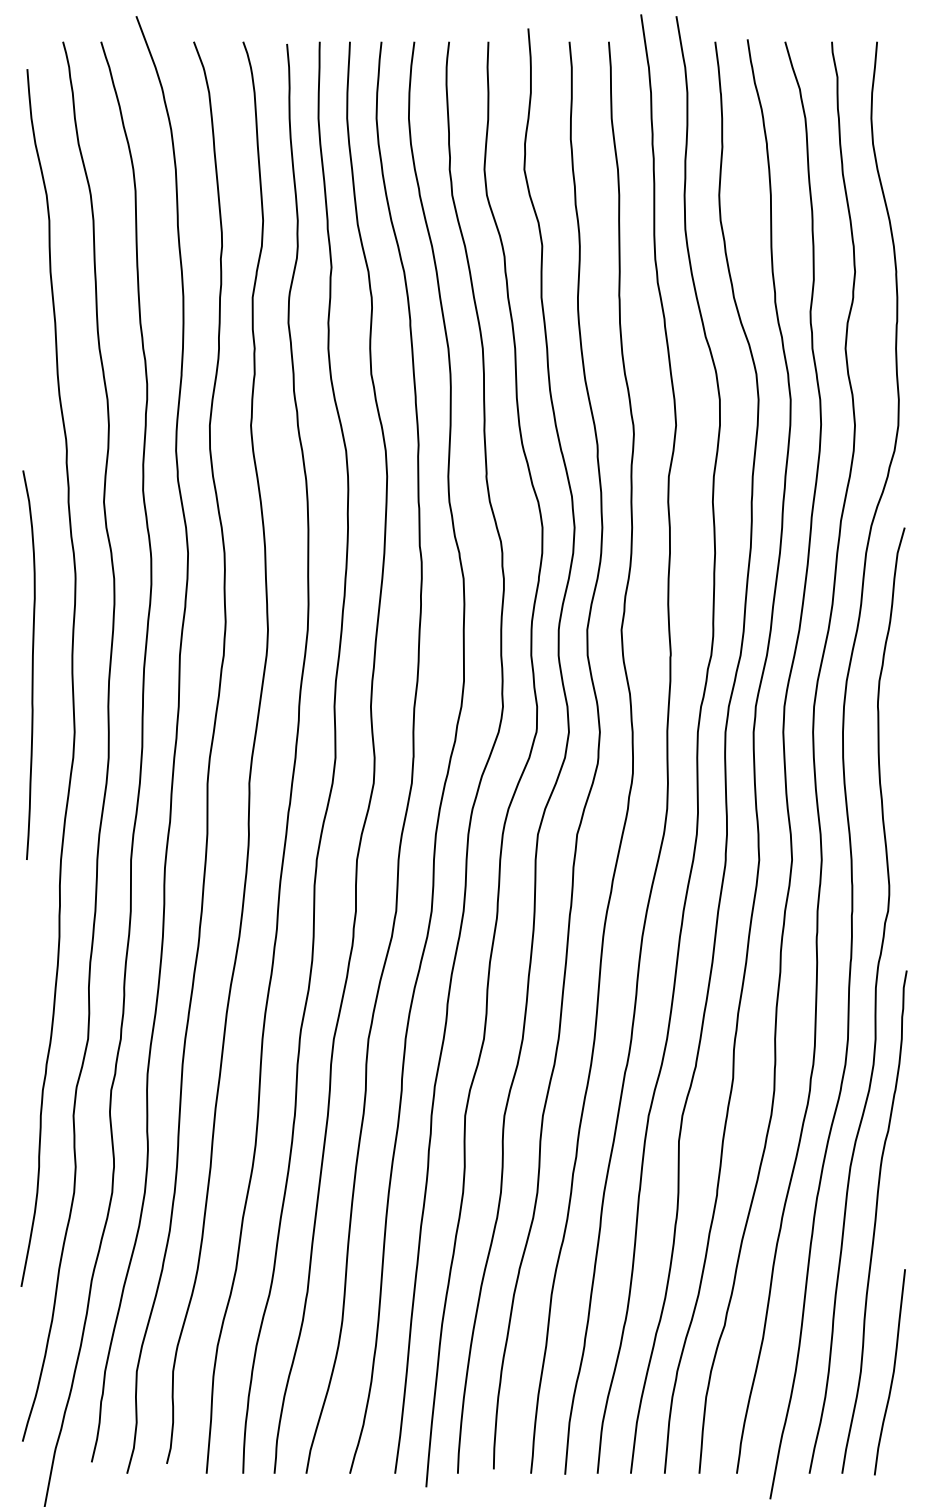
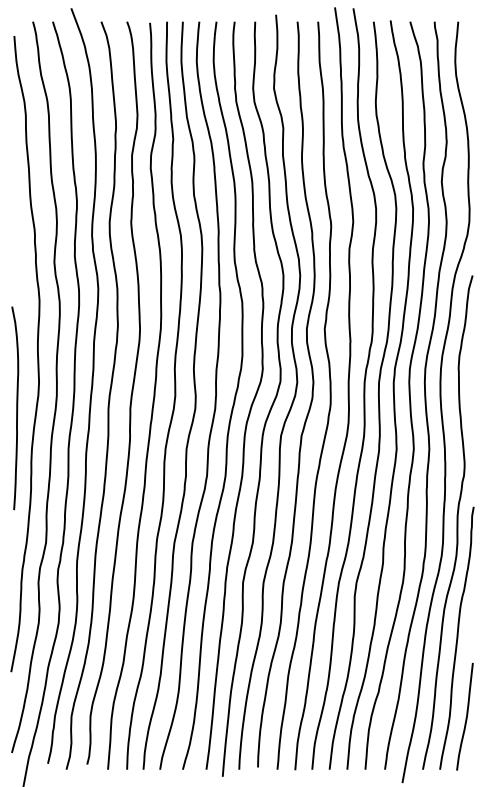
curve: (31, 665) -> (16, 408), moved

